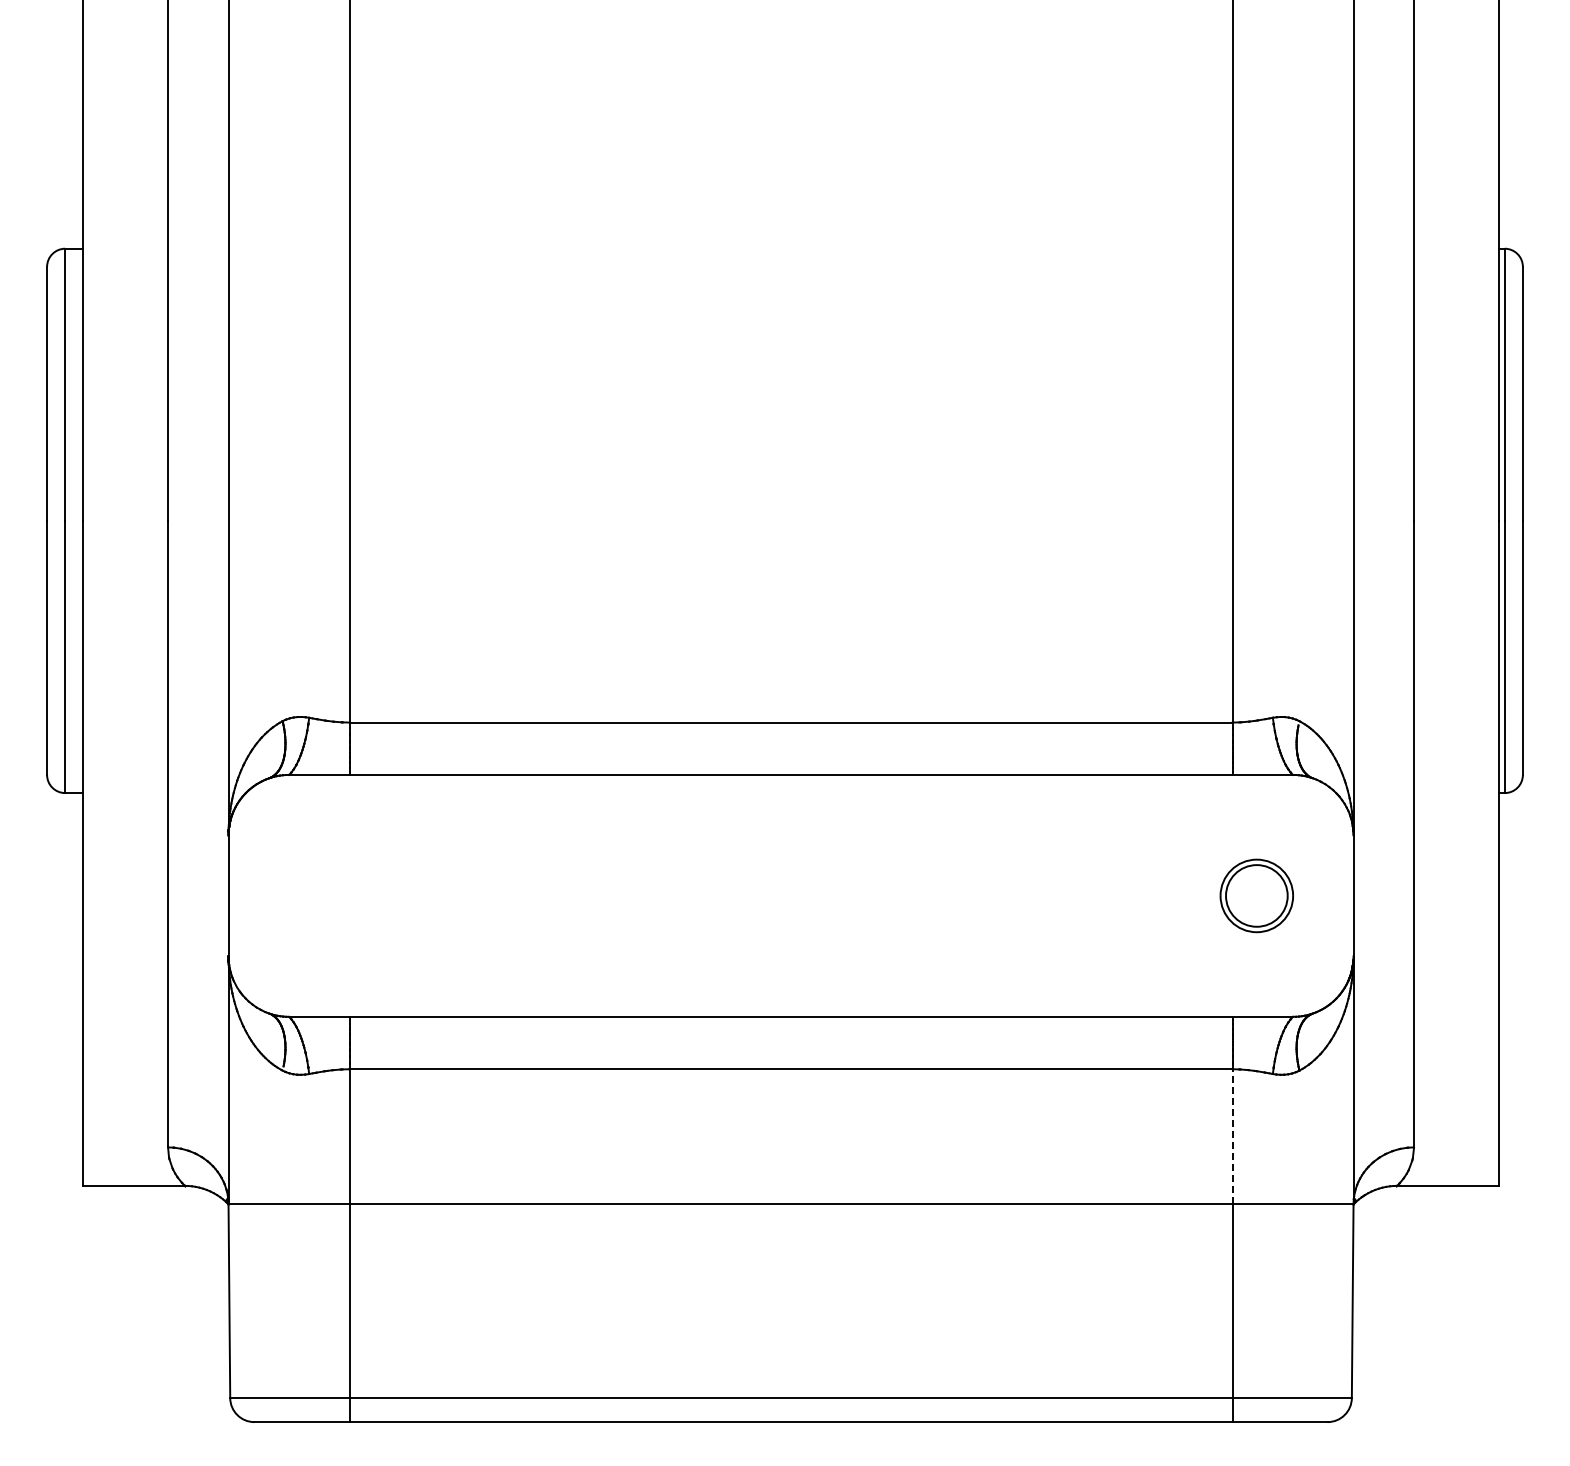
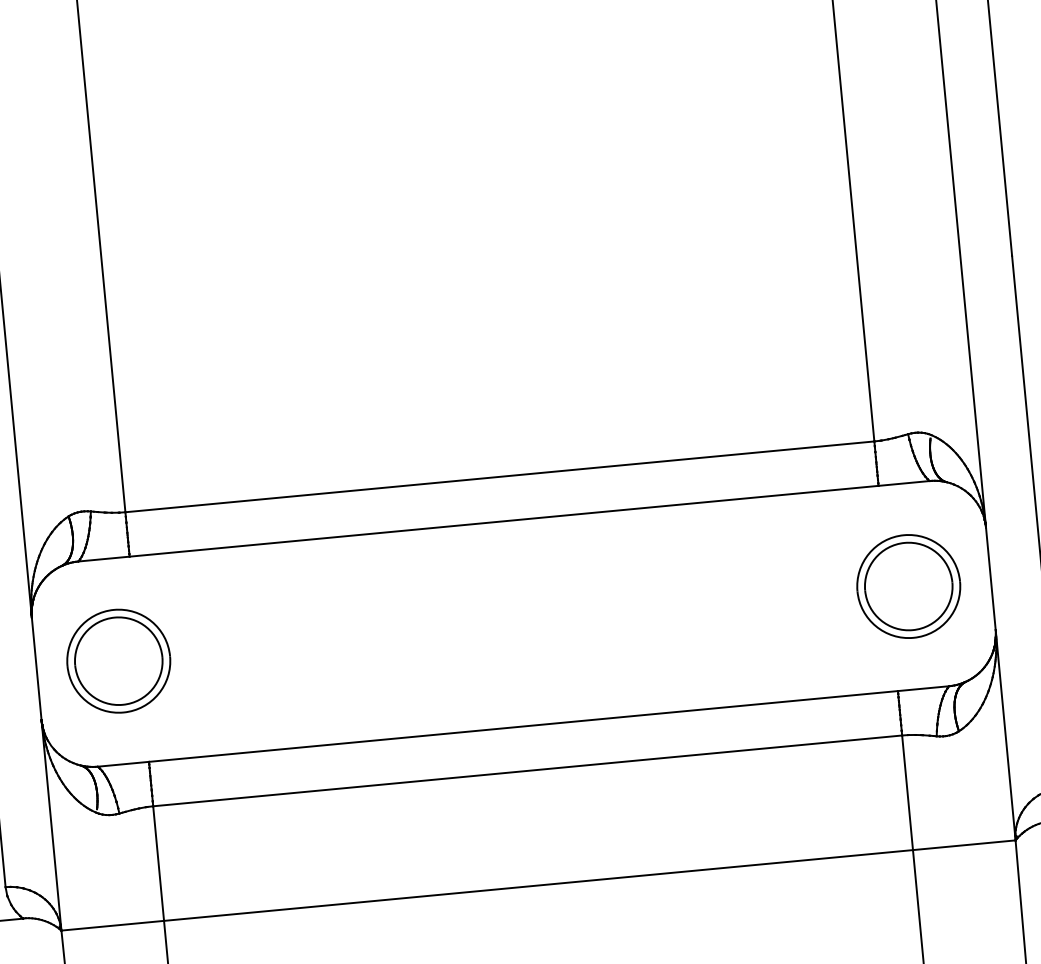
part: (325, 895) -> (118, 660), added
part: (1256, 895) -> (908, 586), size x1.67
line: (1232, 1136) -> (907, 792), dashed -> solid

